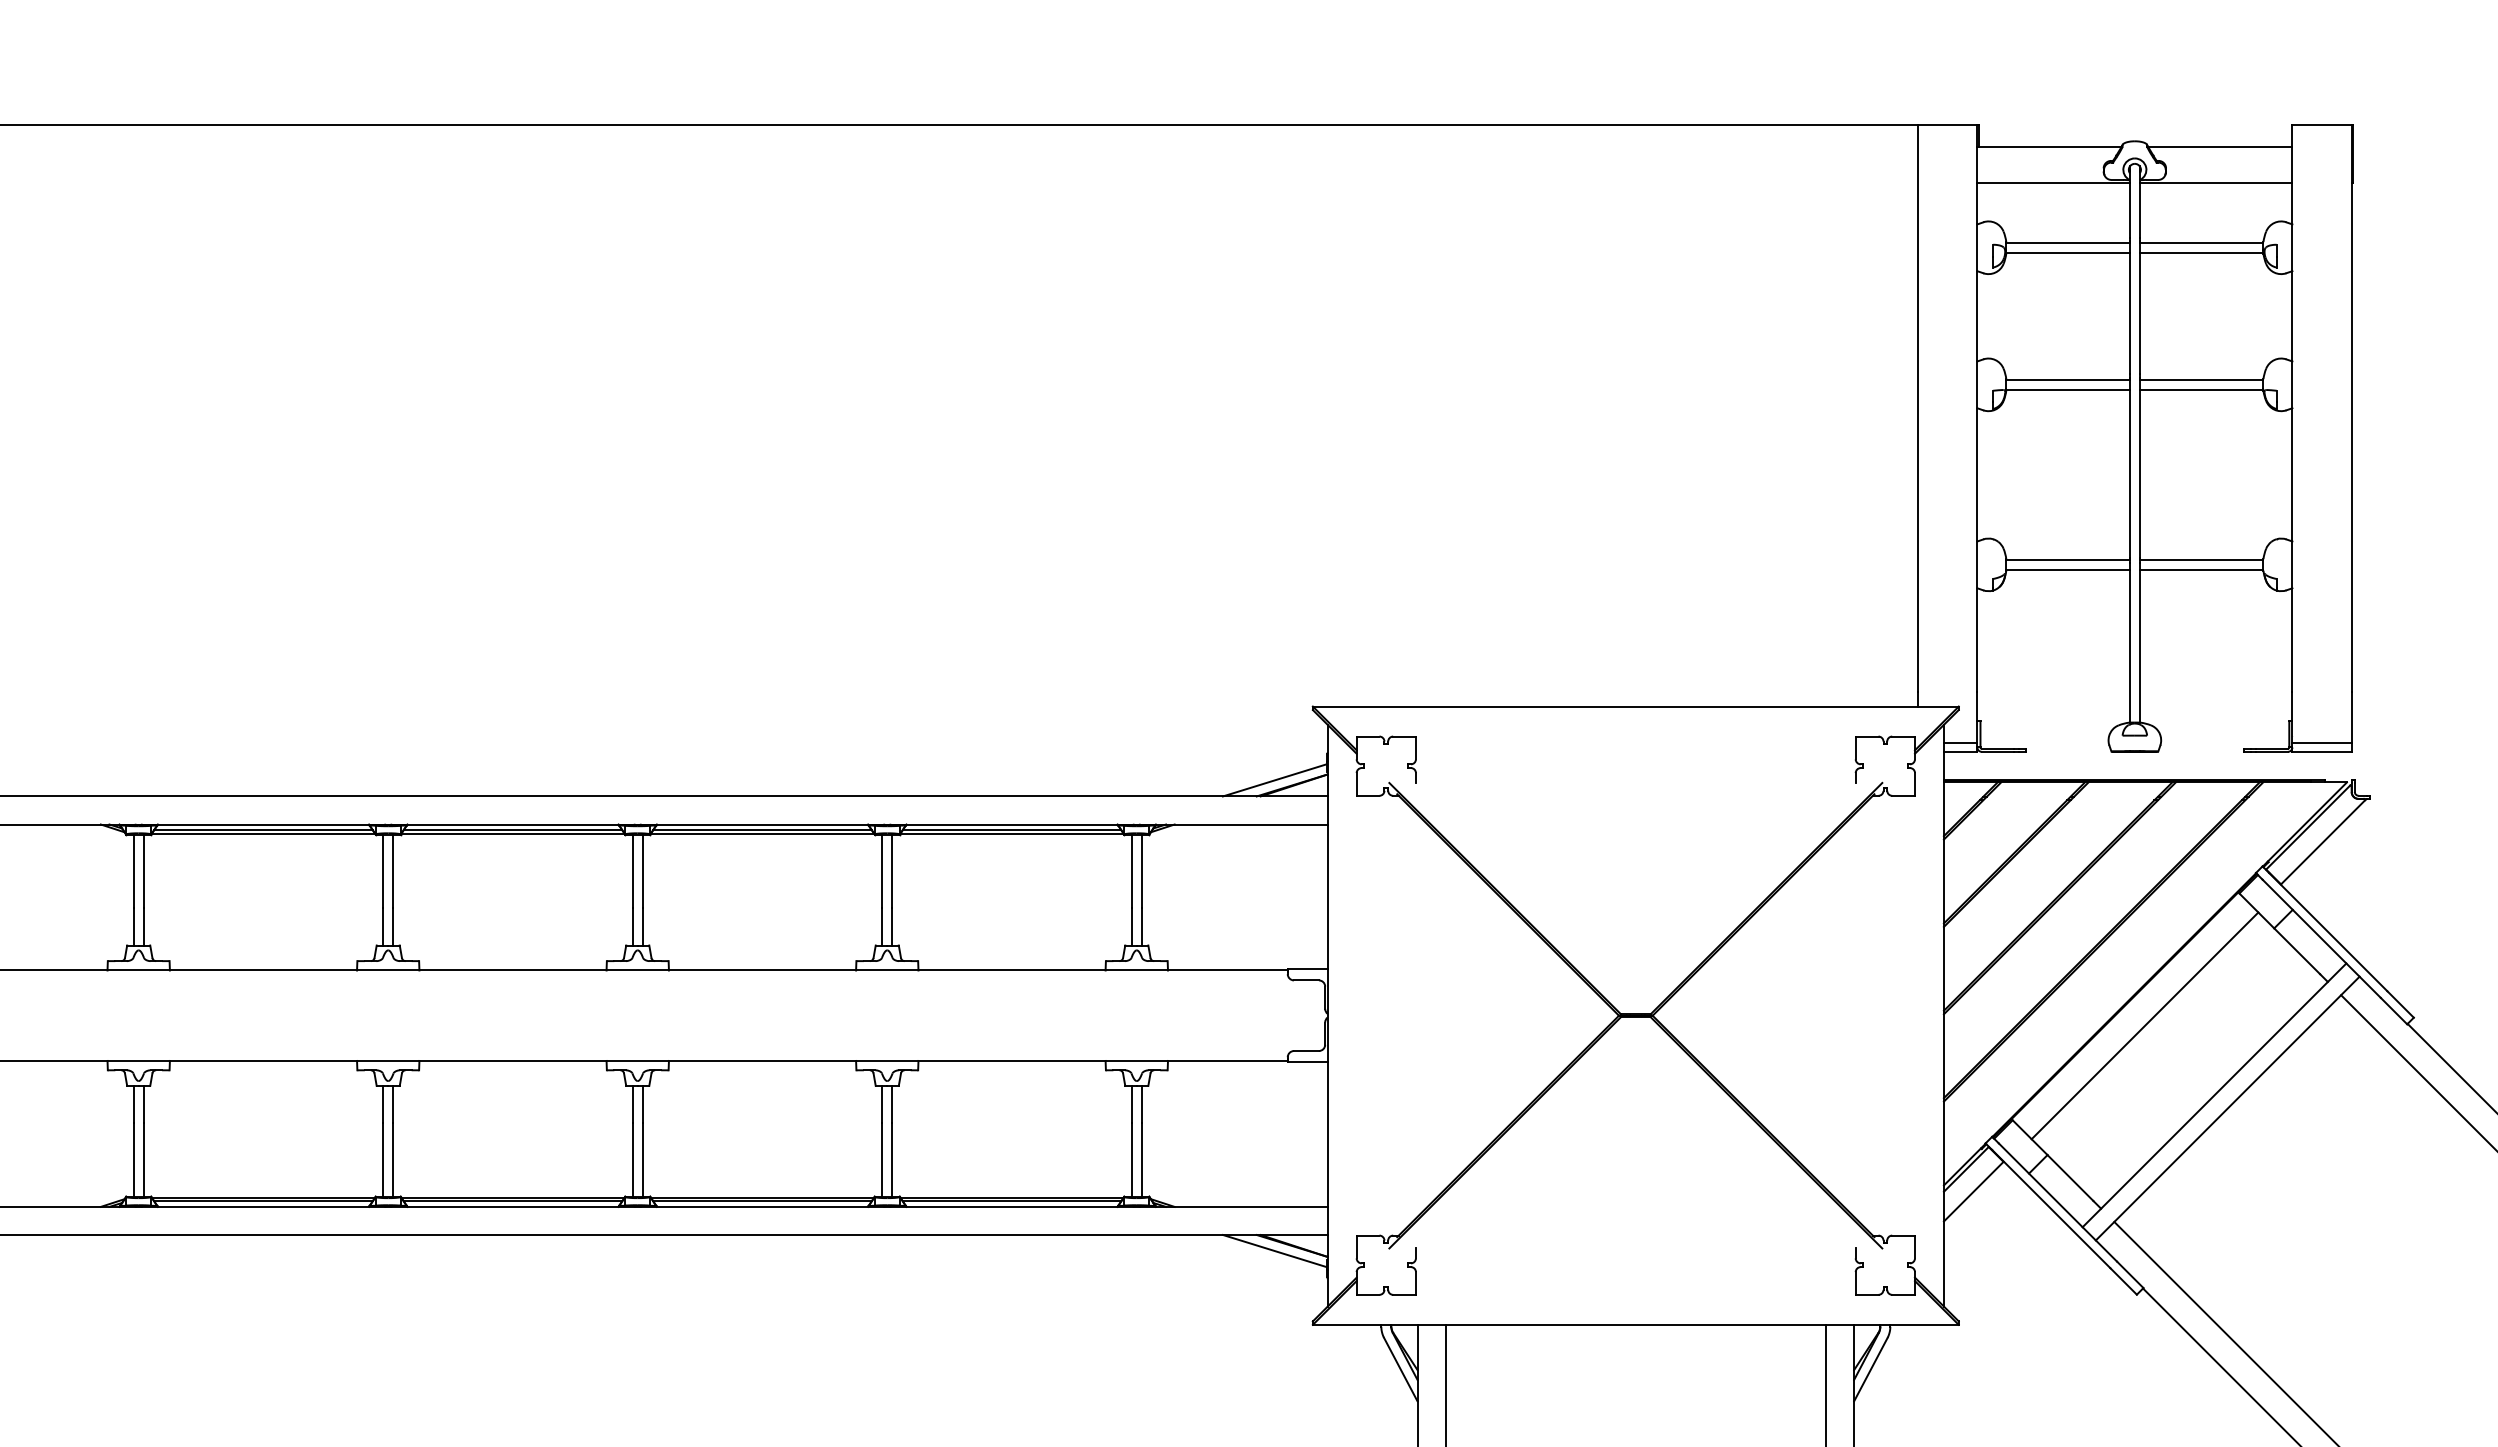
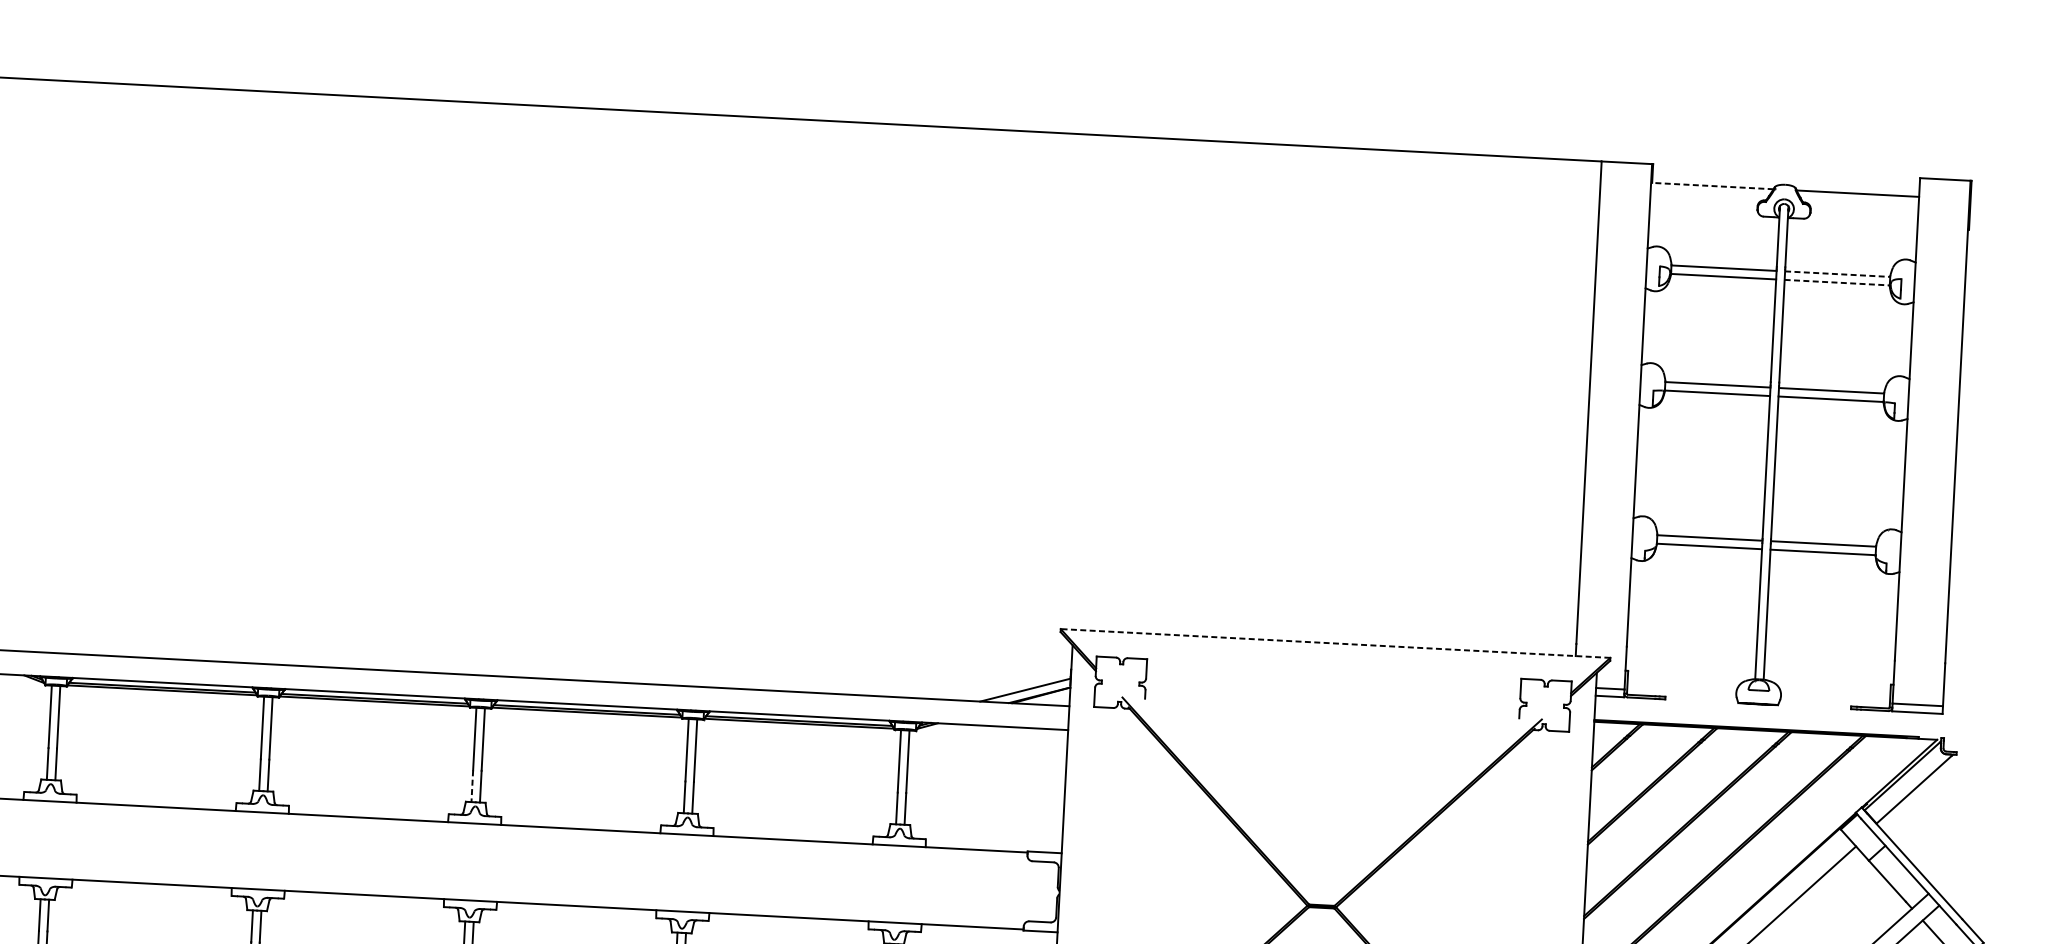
line: (2048, 147) -> (1711, 186), solid -> dashed
line: (2053, 183) -> (1714, 217), removed
line: (2215, 183) -> (1852, 224), removed
line: (2201, 242) -> (1837, 273), solid -> dashed
line: (2201, 252) -> (1837, 282), solid -> dashed
line: (1635, 706) -> (1335, 643), solid -> dashed
line: (632, 926) -> (472, 785), solid -> dashed

